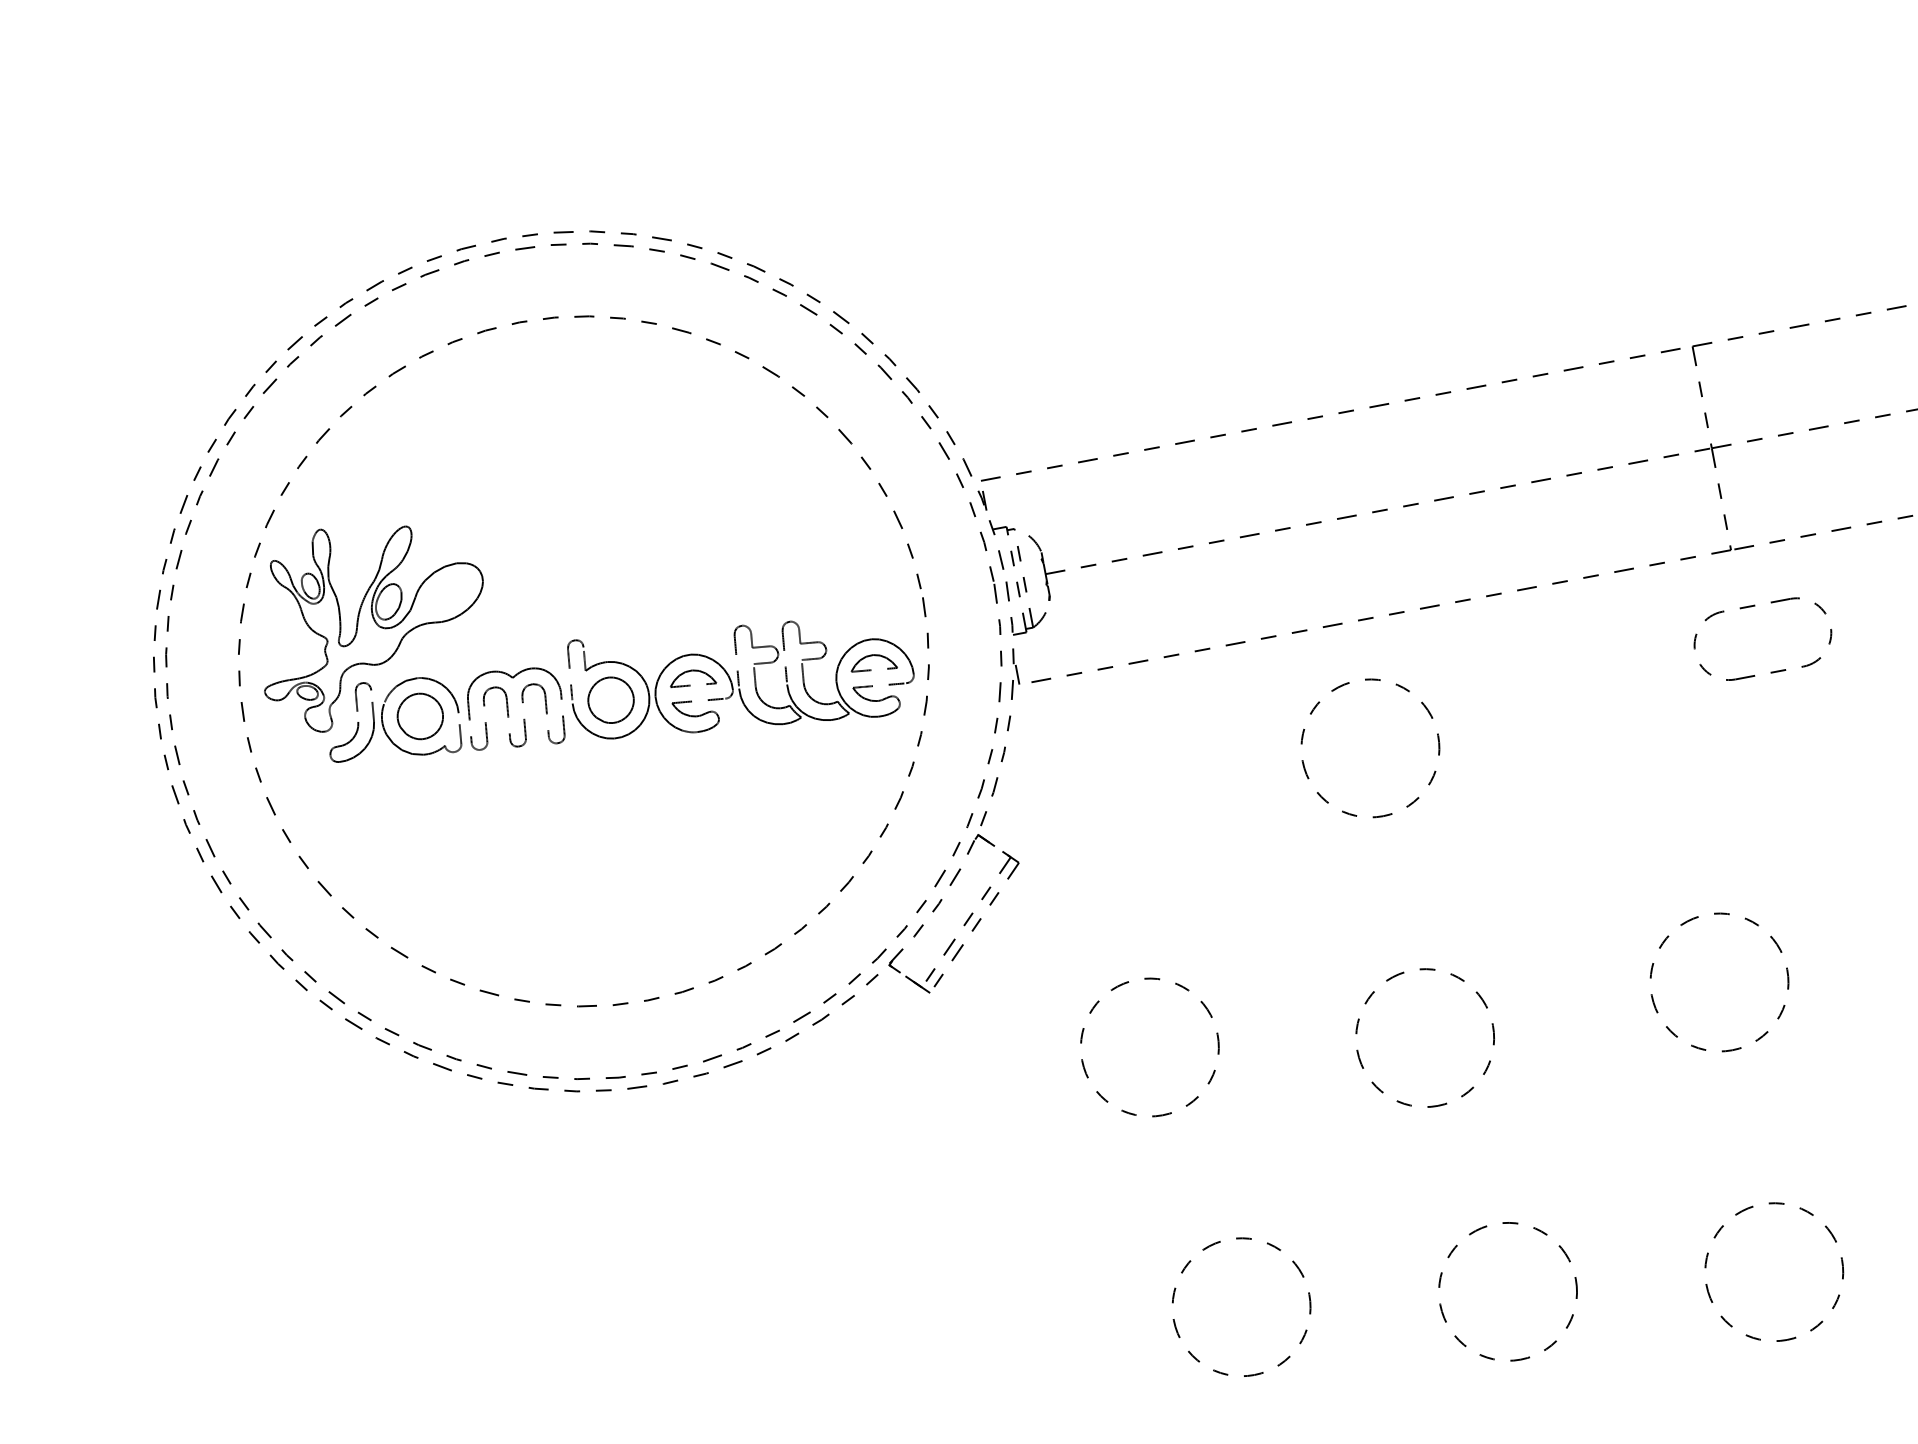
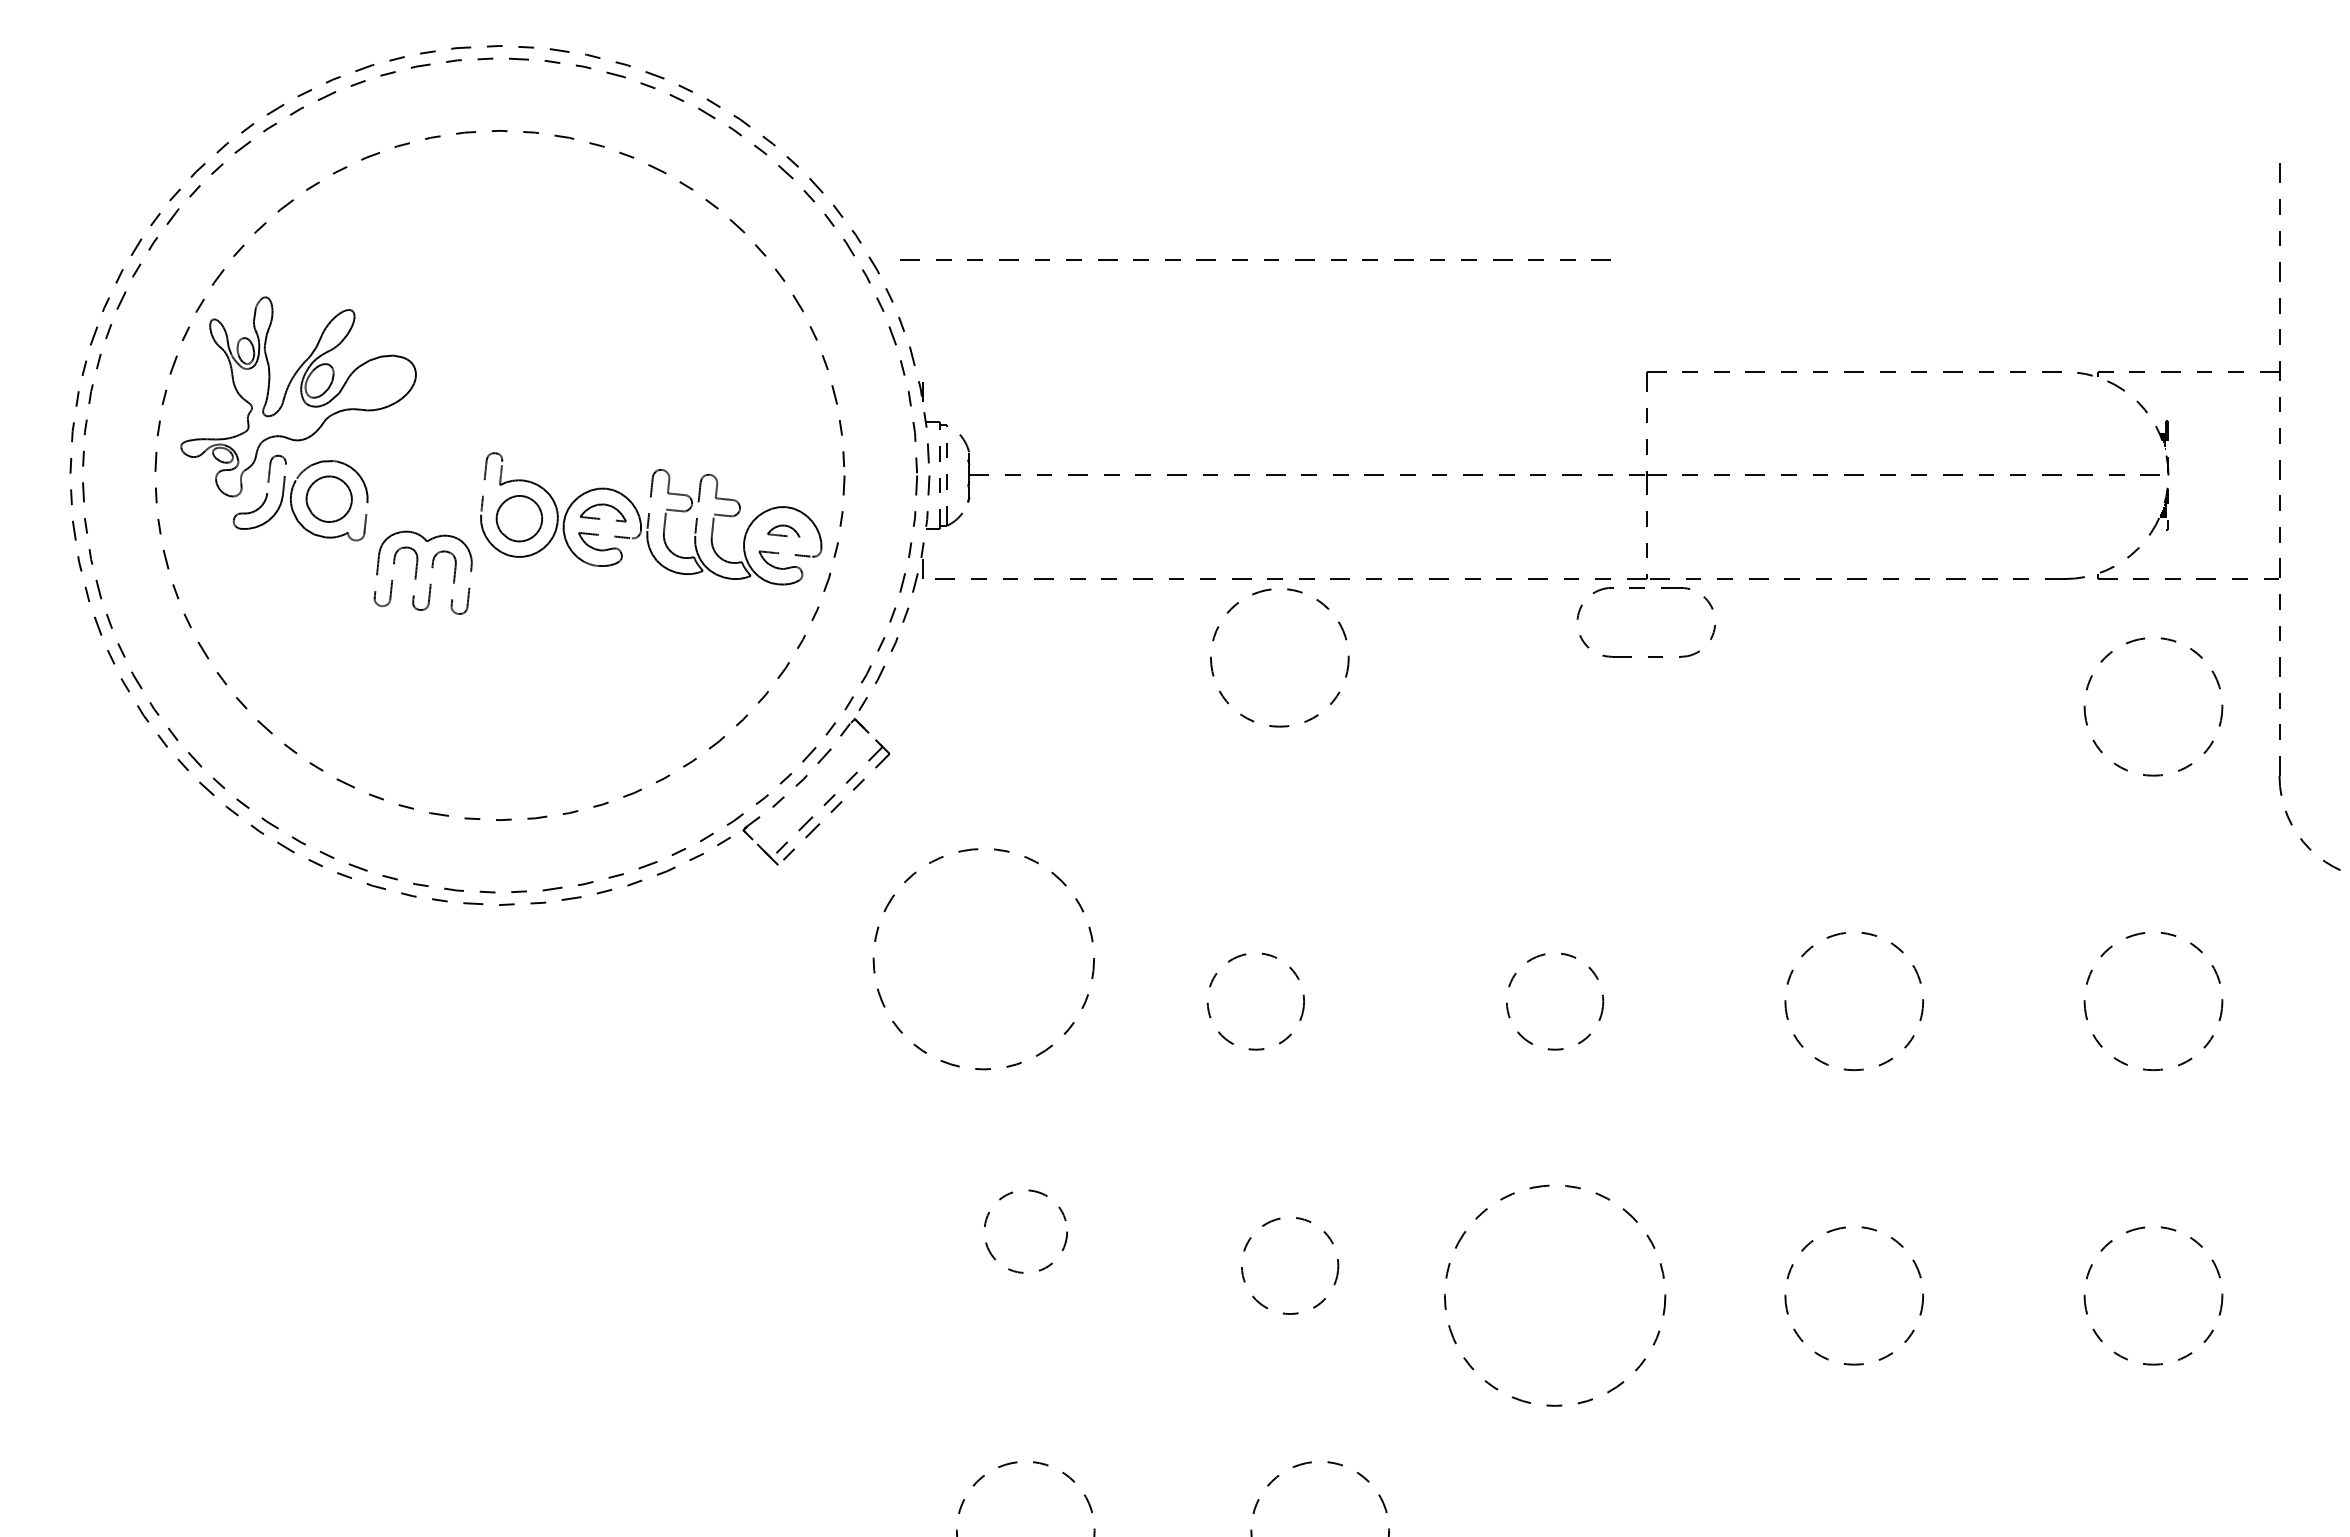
line: (1322, 415) -> (1247, 259), moved
part: (1754, 606) -> (1644, 588), moved
part: (873, 663) -> (783, 531), size x0.7
part: (513, 709) -> (422, 572), moved
circle: (1370, 748) -> (1279, 657), moved
circle: (1718, 982) -> (1554, 1001), size x0.7
circle: (1424, 1038) -> (1255, 1001), size x0.7
circle: (1149, 1047) -> (983, 959), size x1.6
circle: (1773, 1272) -> (1554, 1295), size x1.6
circle: (1507, 1291) -> (1289, 1265), size x0.7
circle: (1241, 1307) -> (1025, 1231), size x0.6

